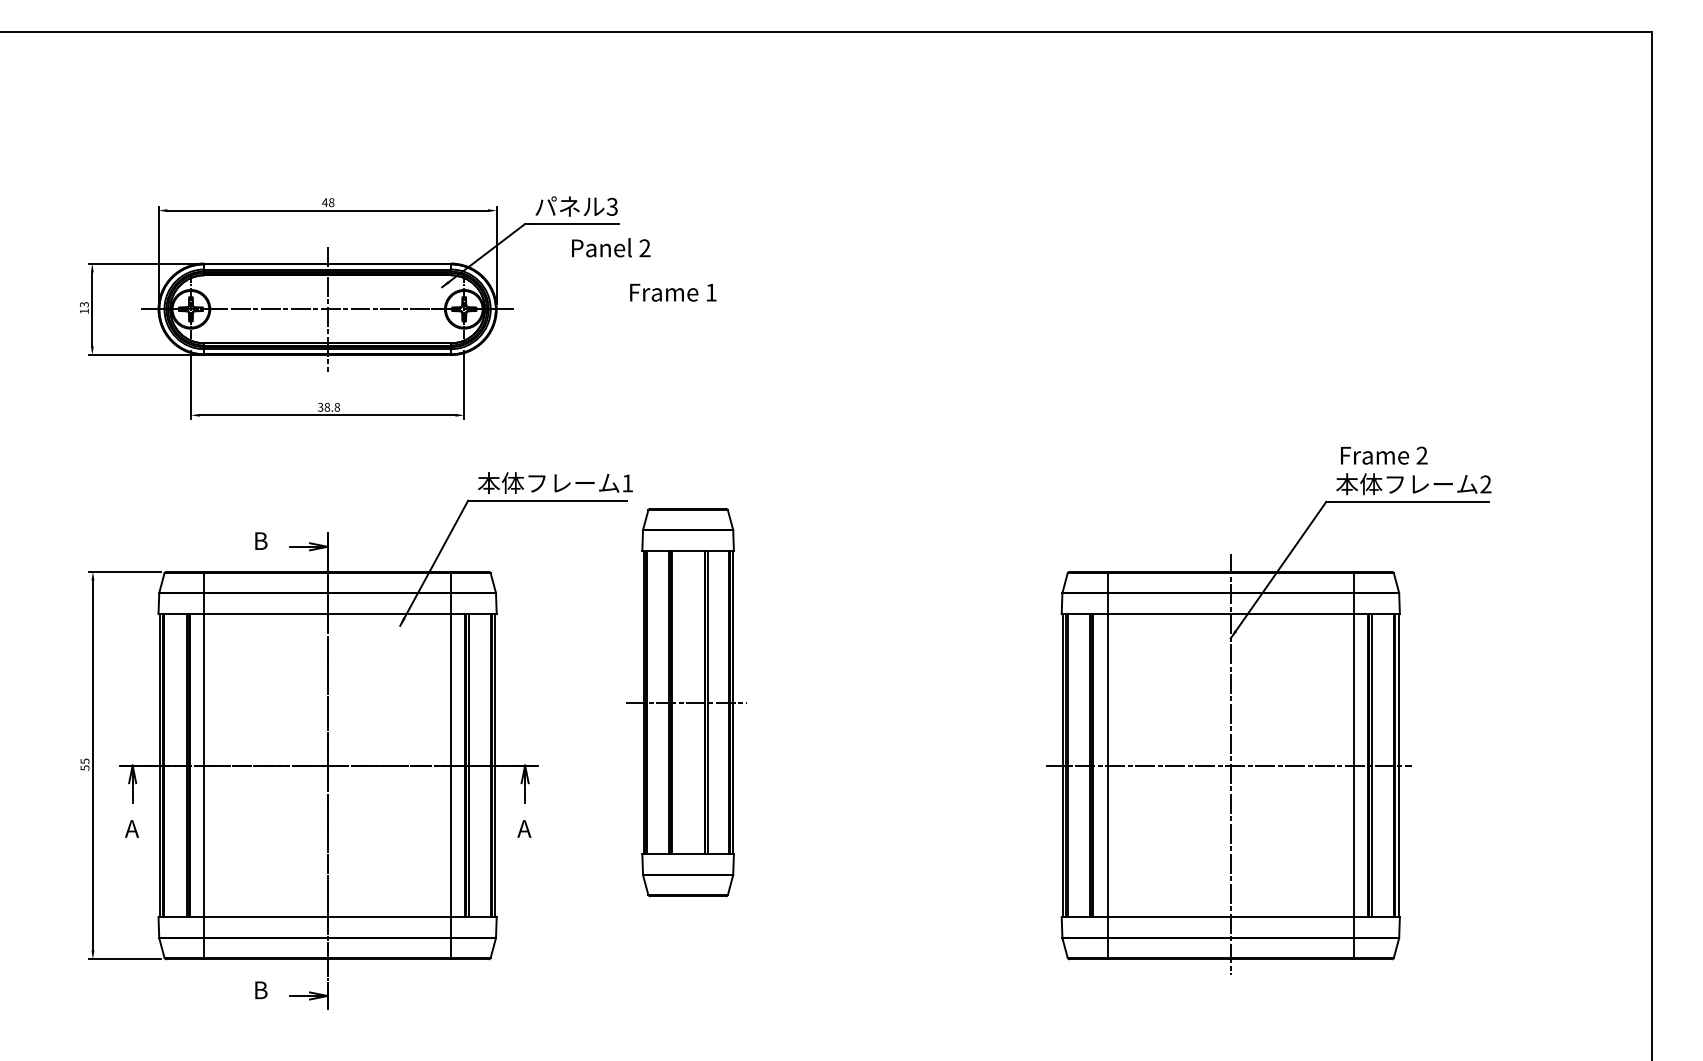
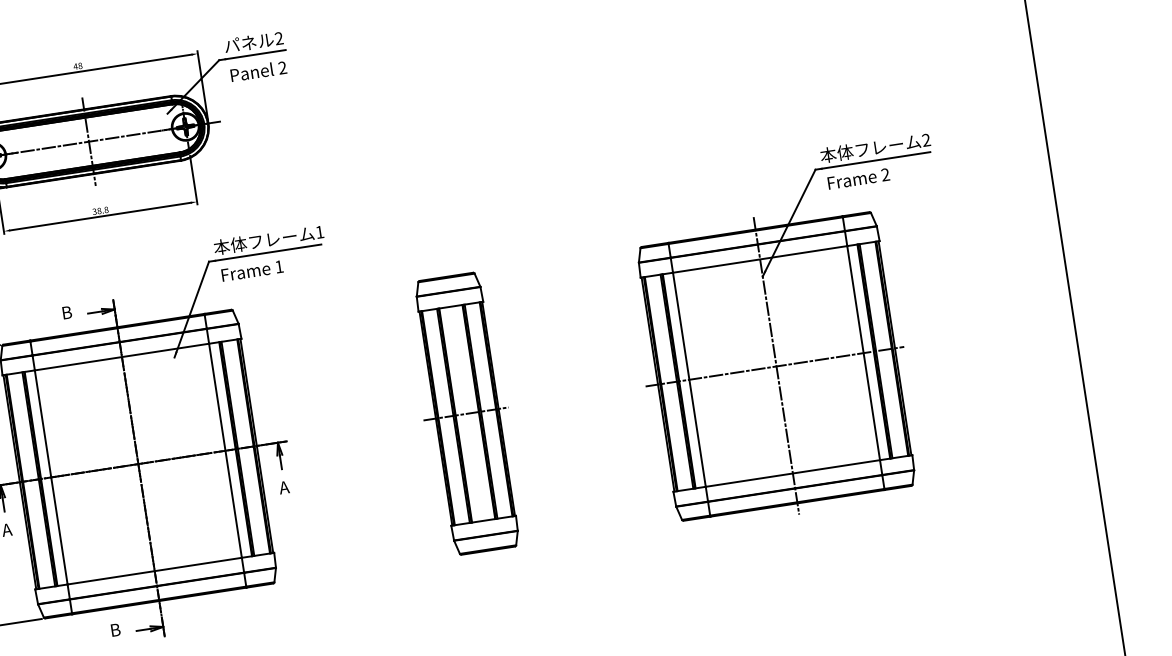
text: (611, 206) -> (278, 38), 3 -> 2
text: (611, 247) -> (258, 71), moved
text: (673, 292) -> (252, 270), moved
text: (1384, 455) -> (858, 178), moved
part: (686, 702) -> (466, 413), moved

